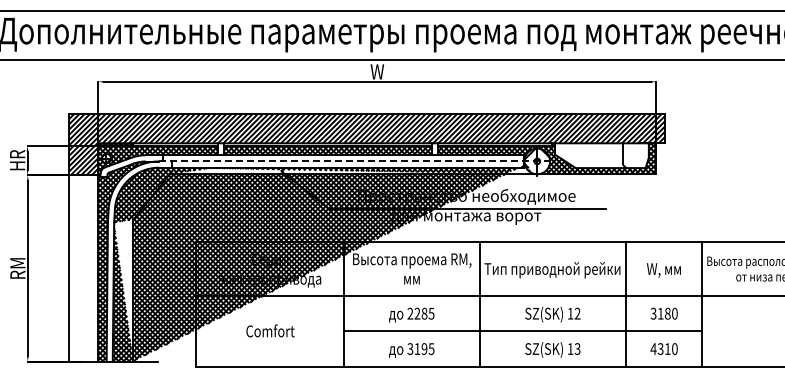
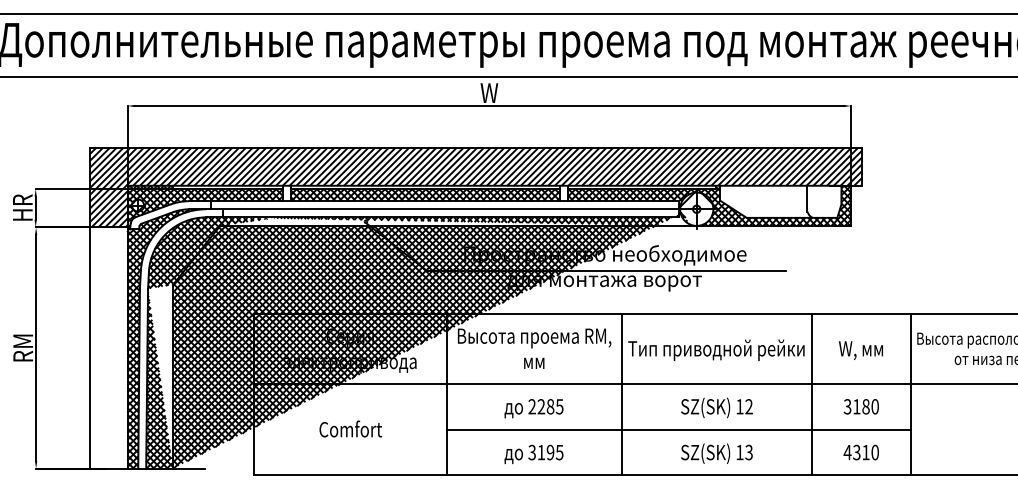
line: (355, 161) -> (461, 209), dashed -> solid

